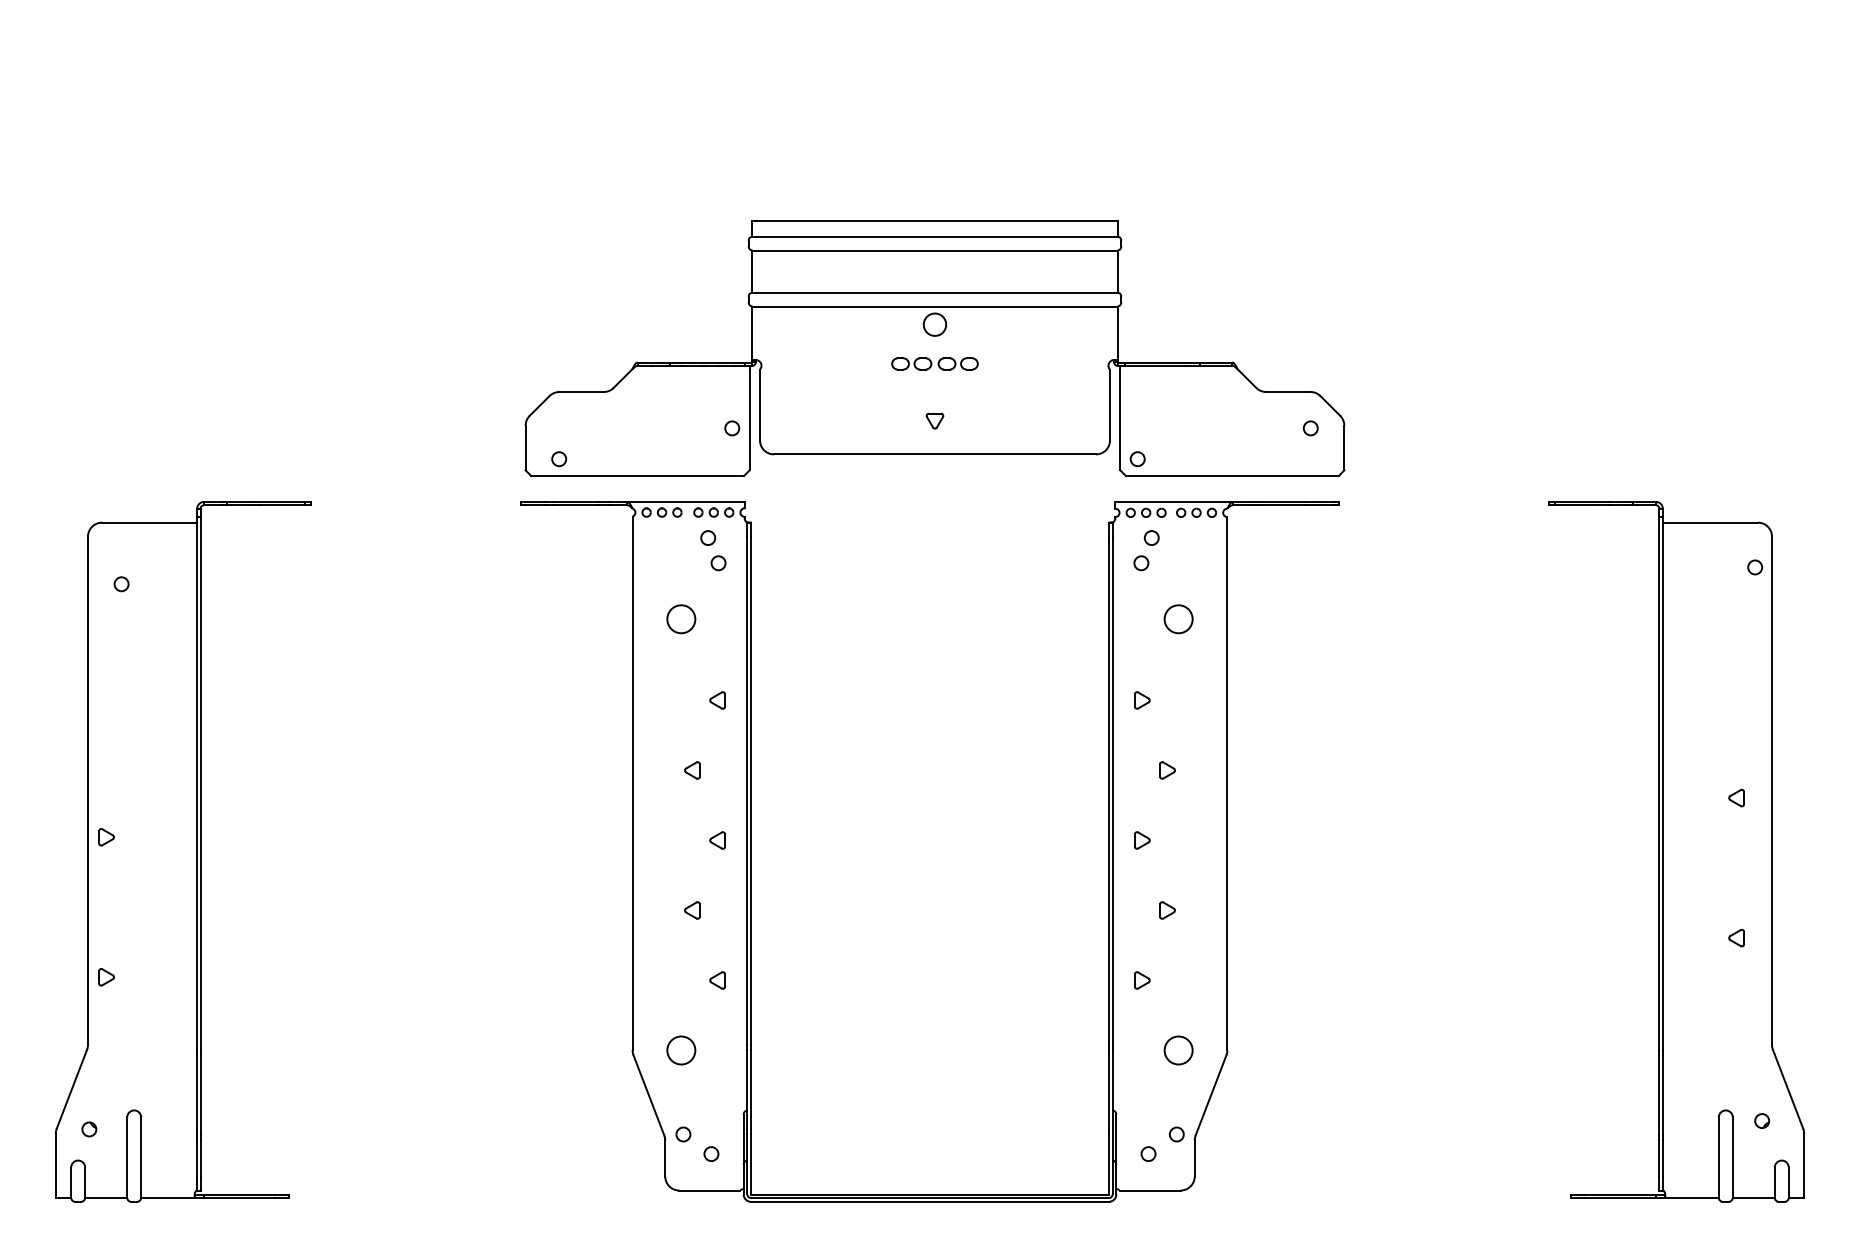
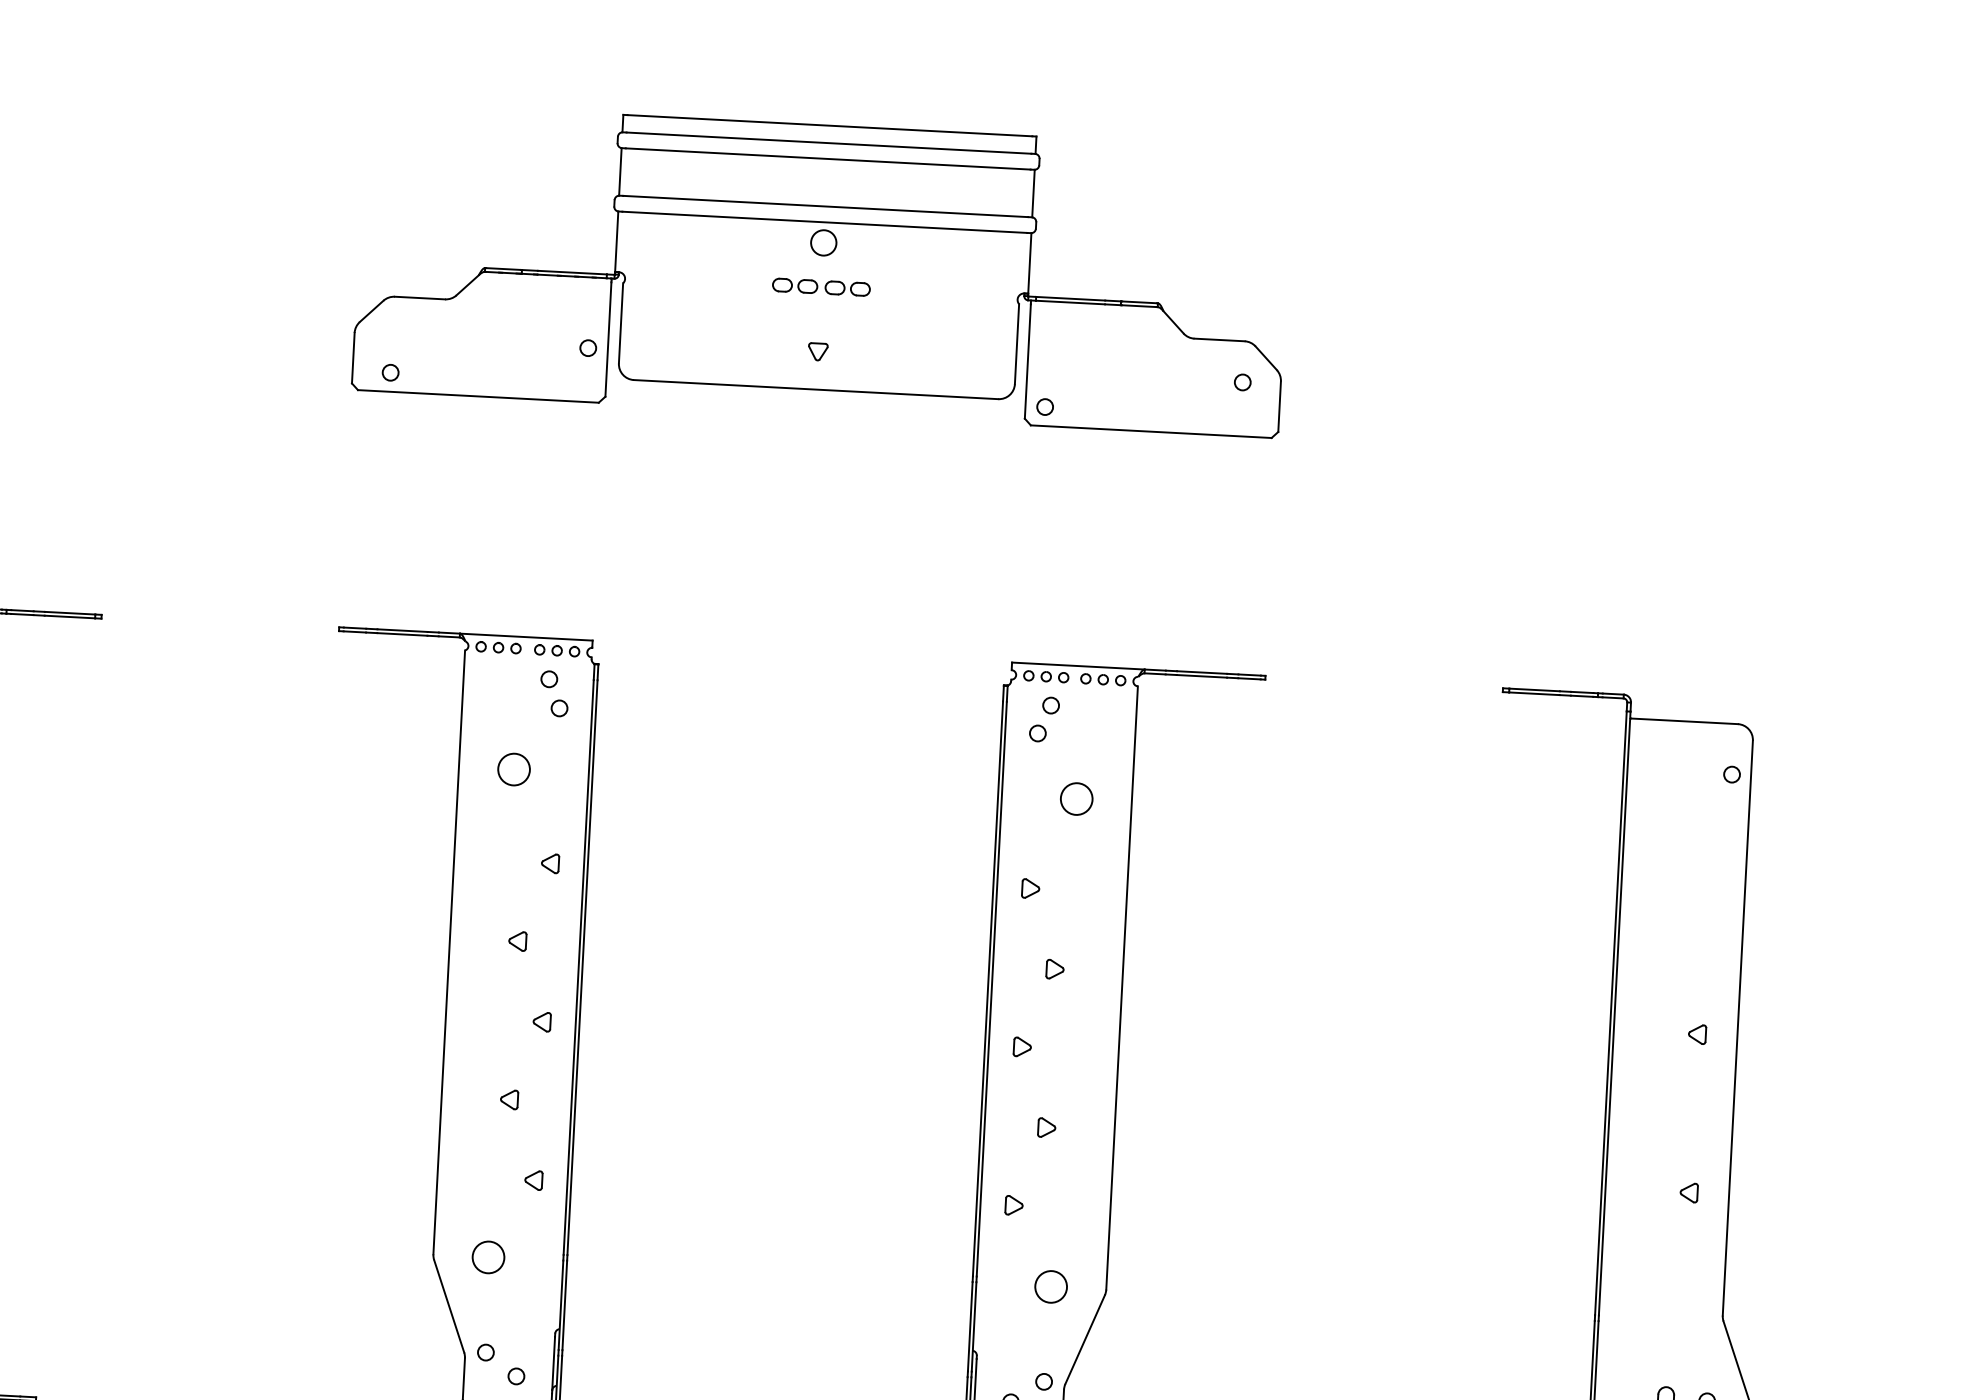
part: (934, 348) -> (821, 269), moved

